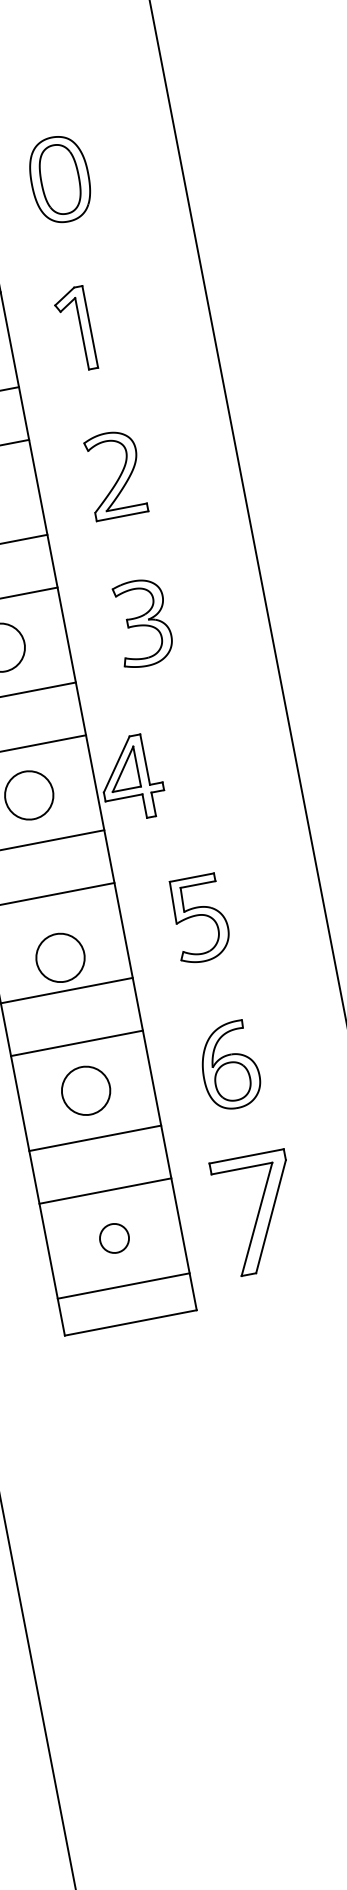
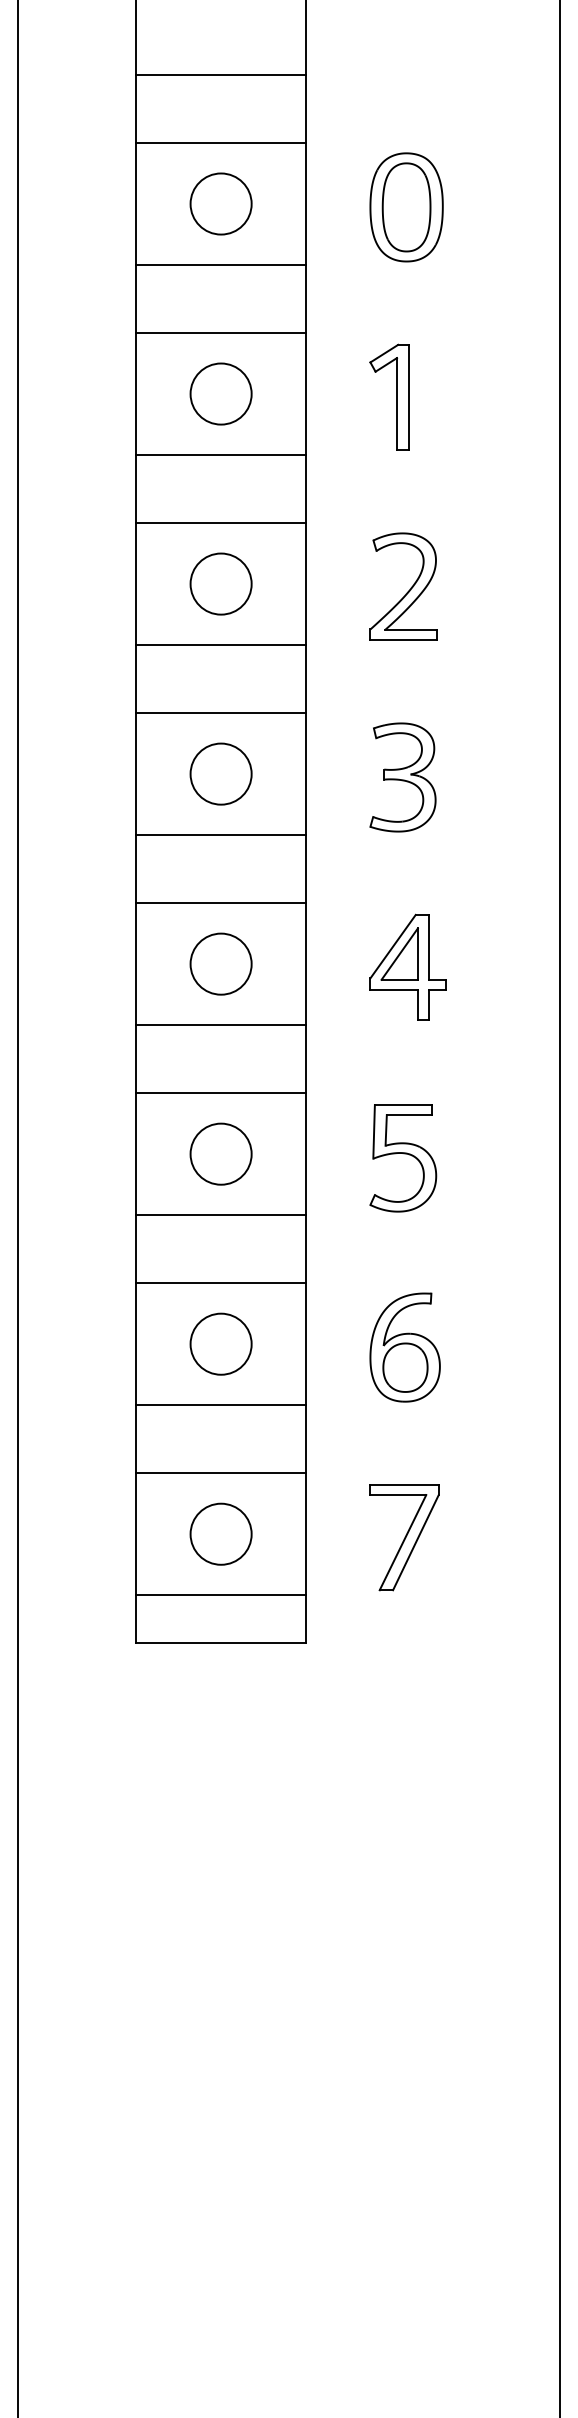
part: (130, 777) -> (407, 966), moved
circle: (59, 957) -> (220, 1153), moved
part: (257, 1213) -> (404, 1537), size x0.71
circle: (113, 1238) -> (220, 1533), size x1.67

